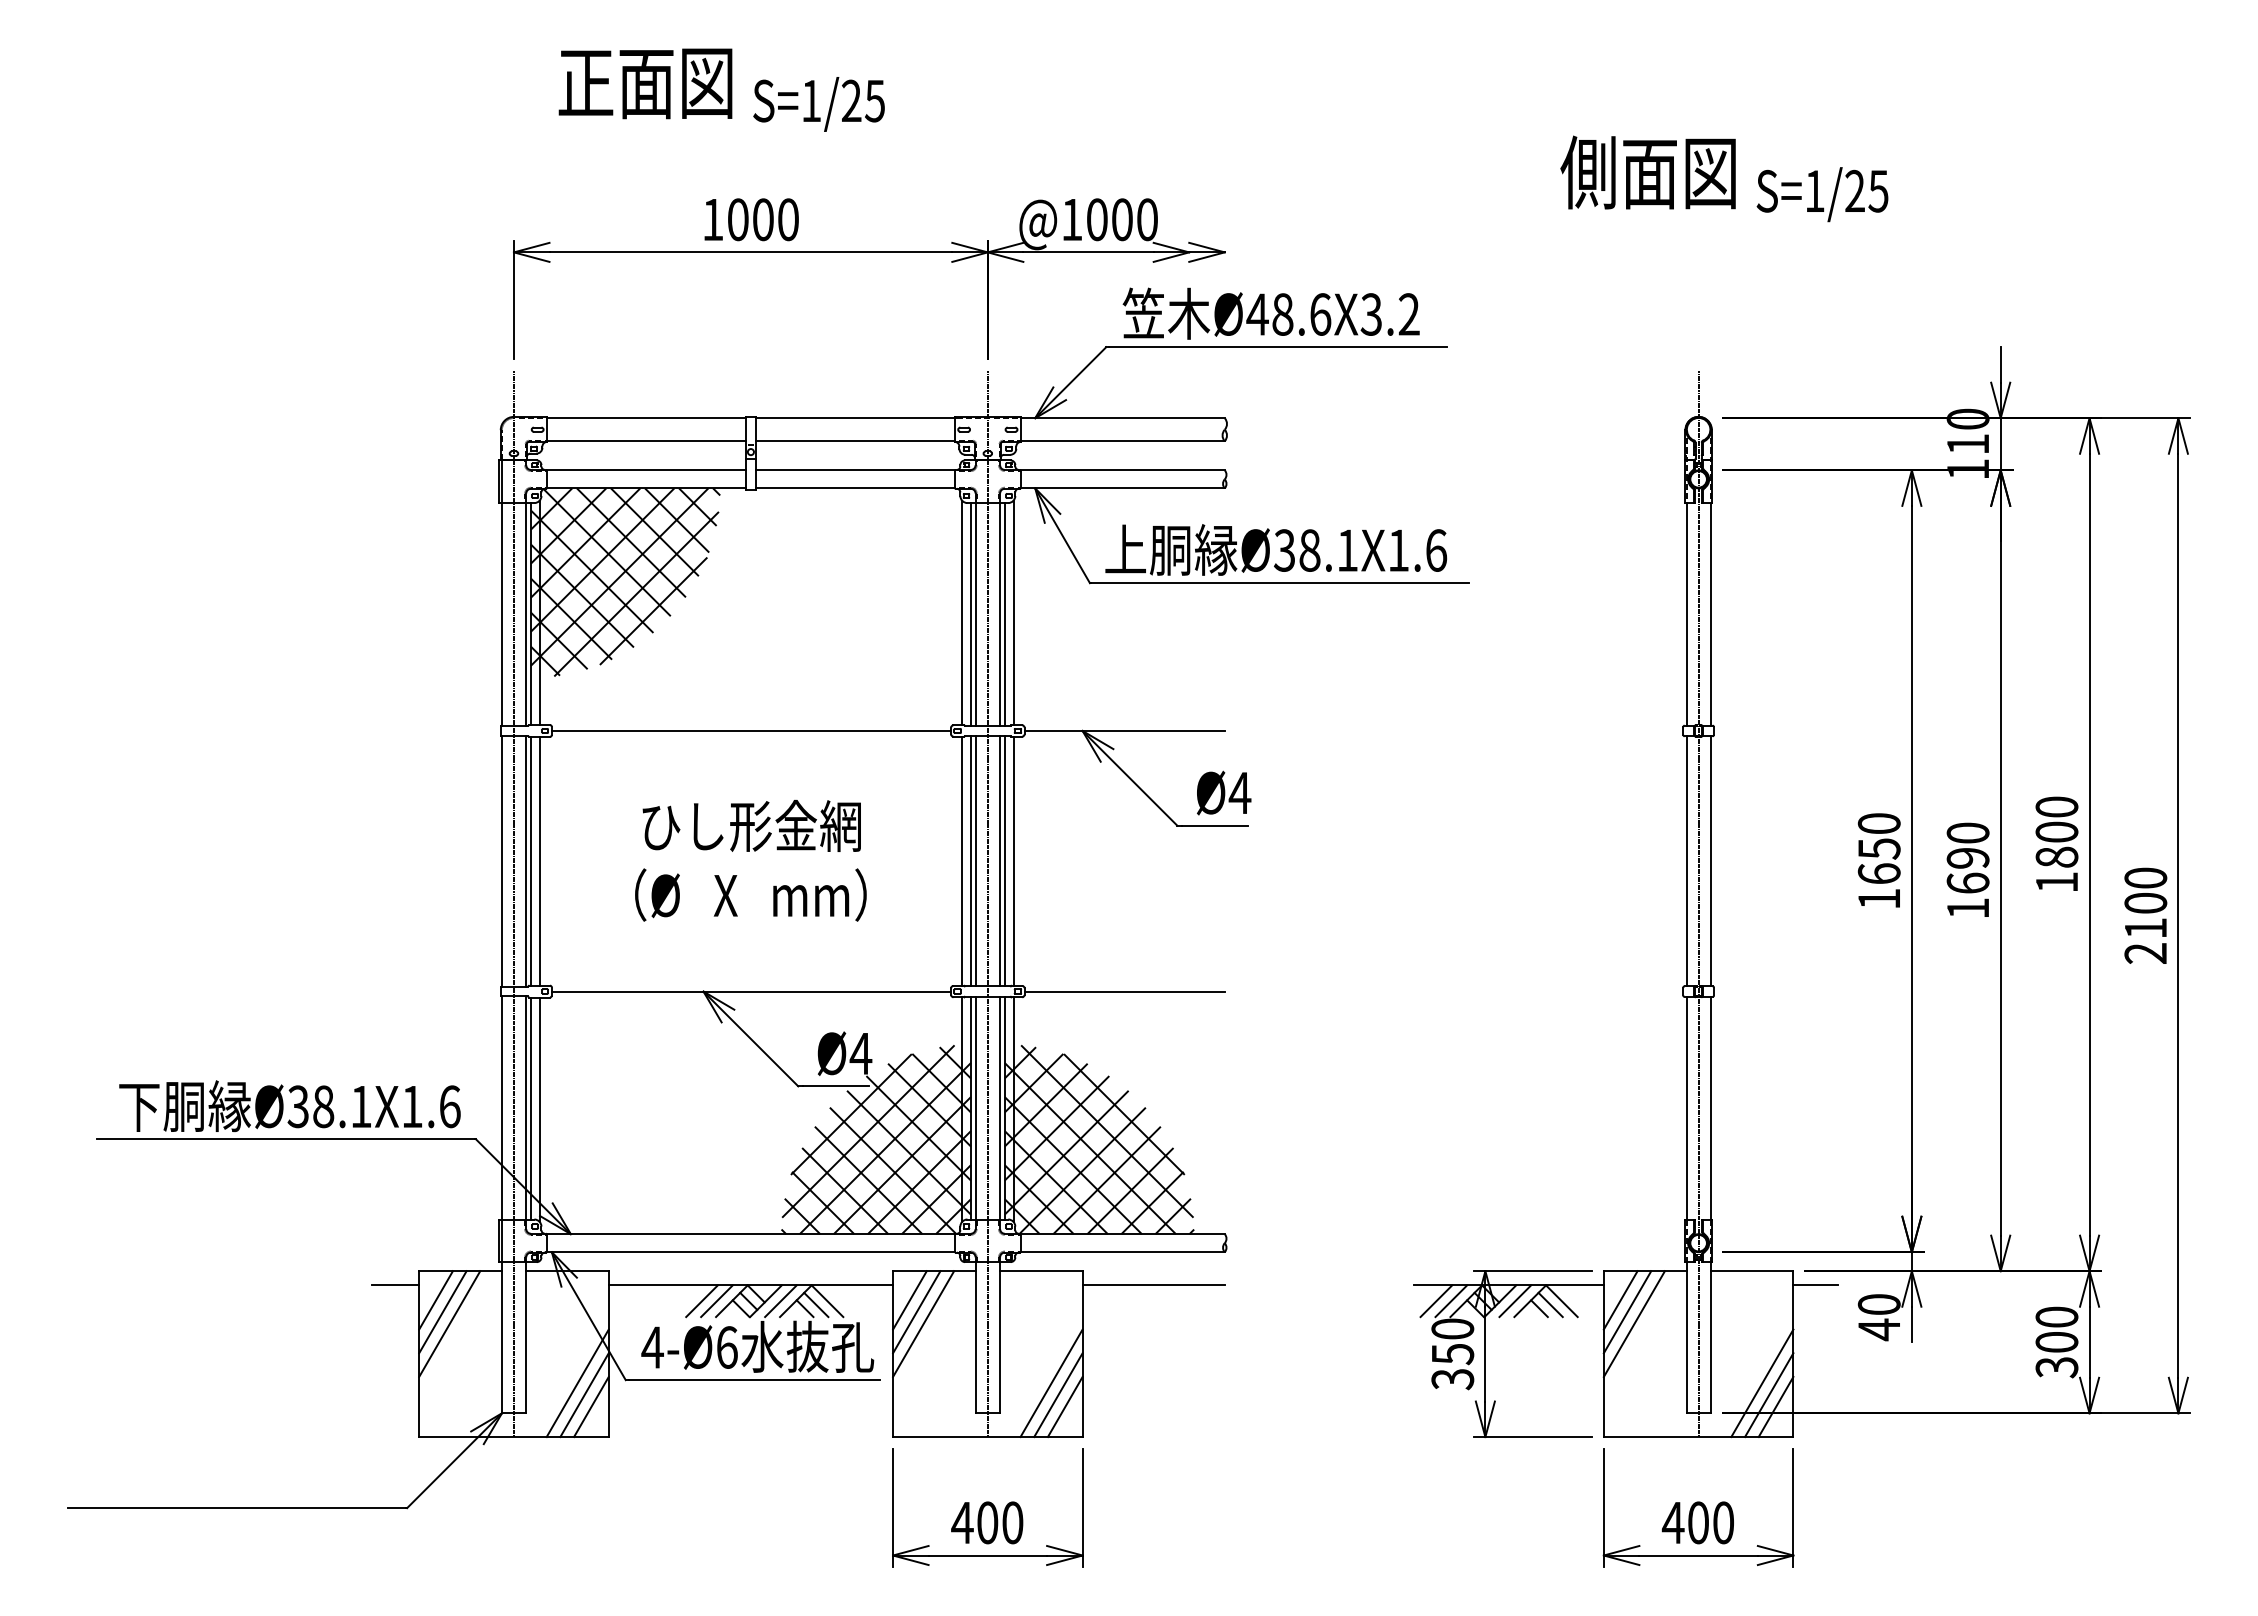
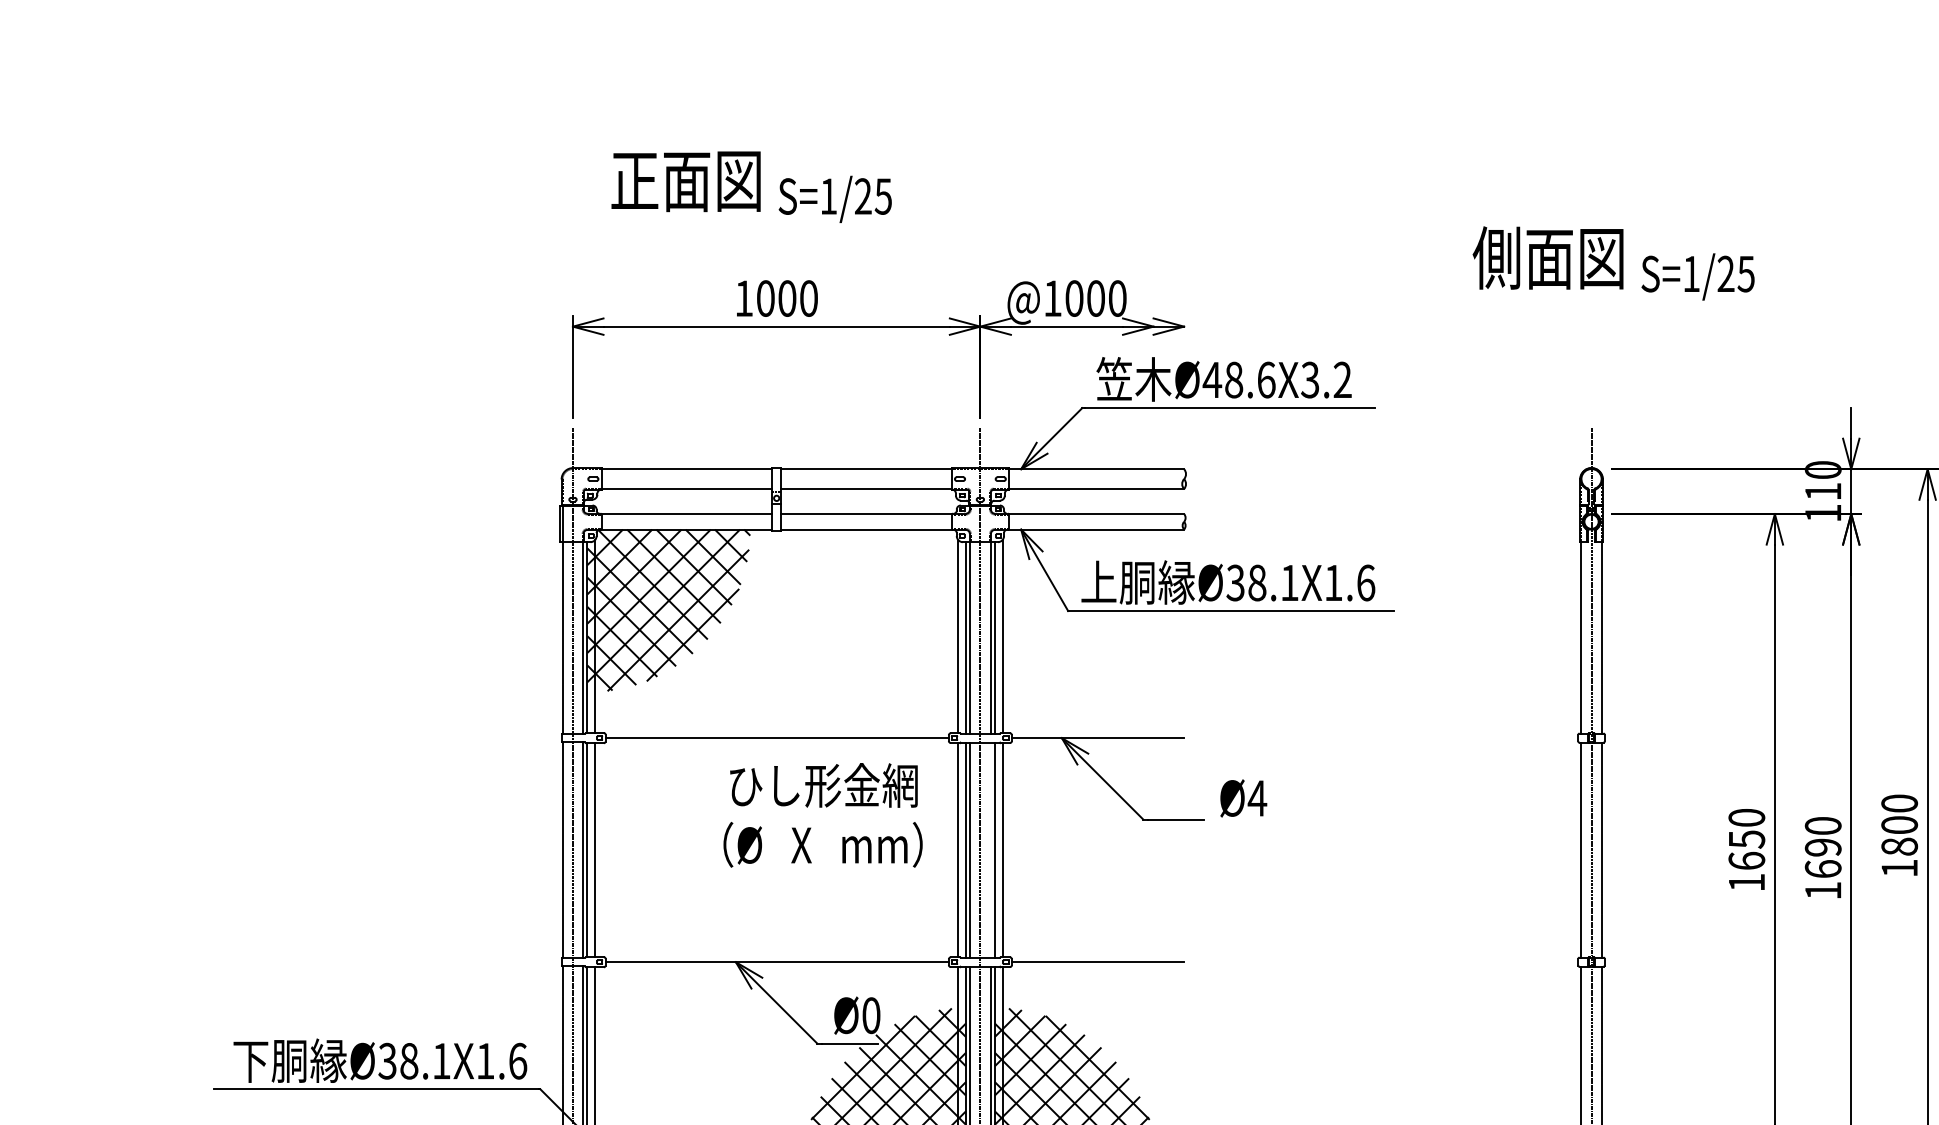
text: (1224, 792) -> (1244, 797), moved
text: (750, 860) -> (822, 815), moved
line: (999, 861) -> (990, 850), removed
text: (860, 1053) -> (870, 1015), Ø4 -> Ø0

